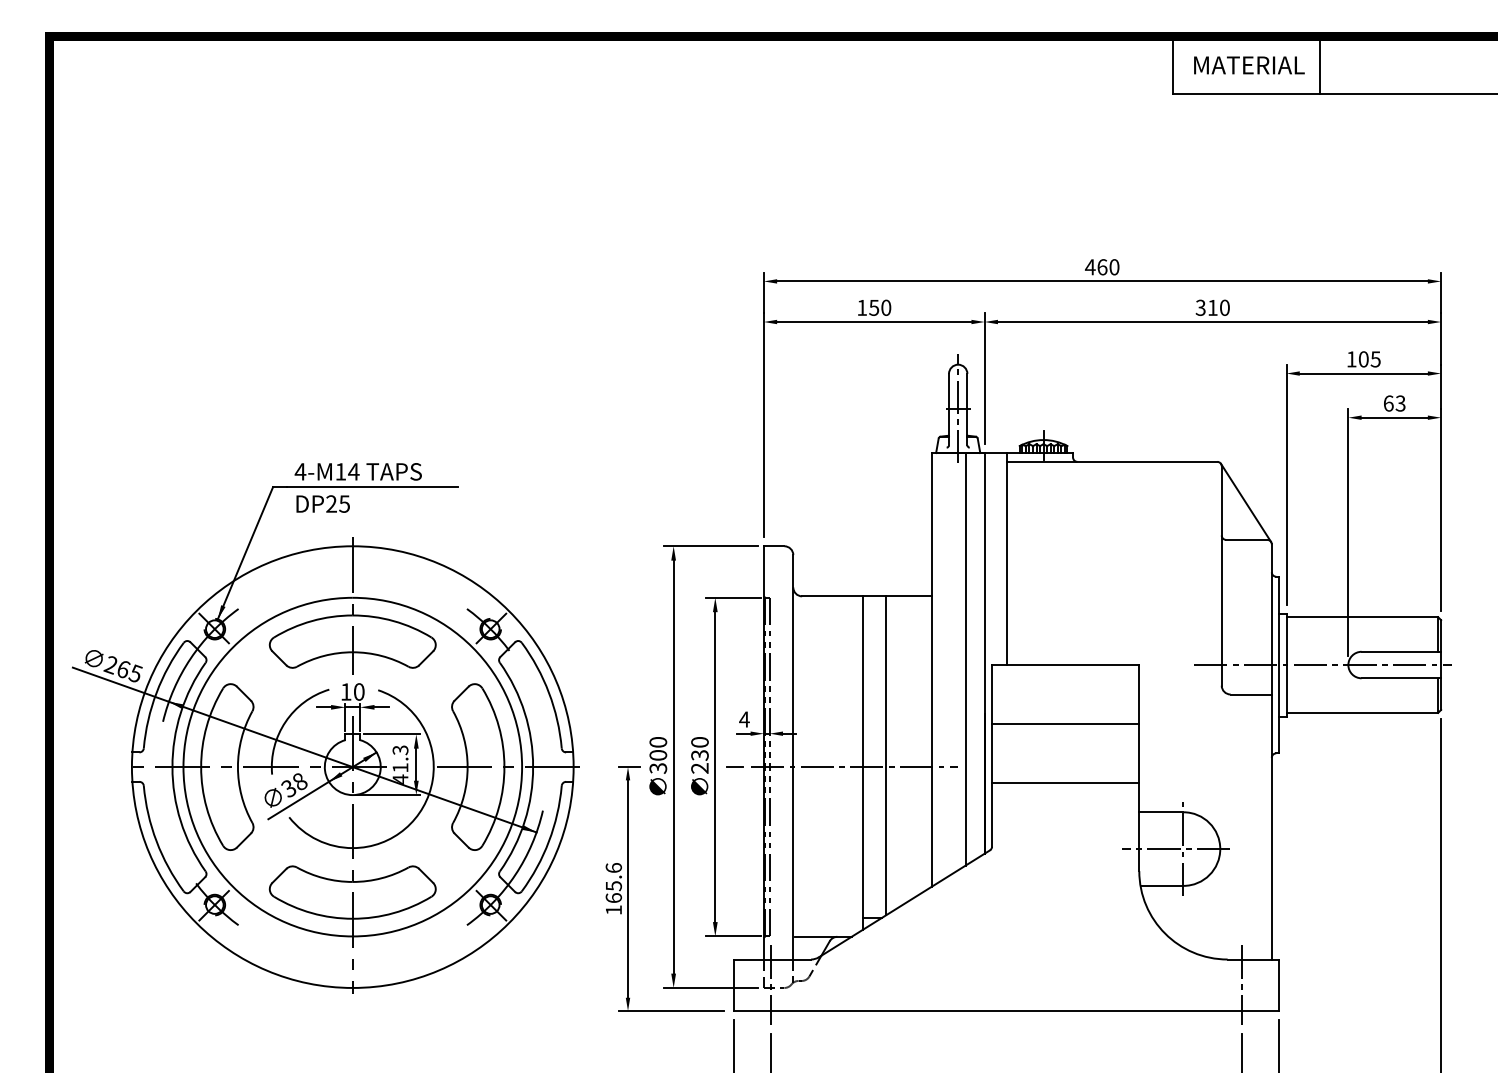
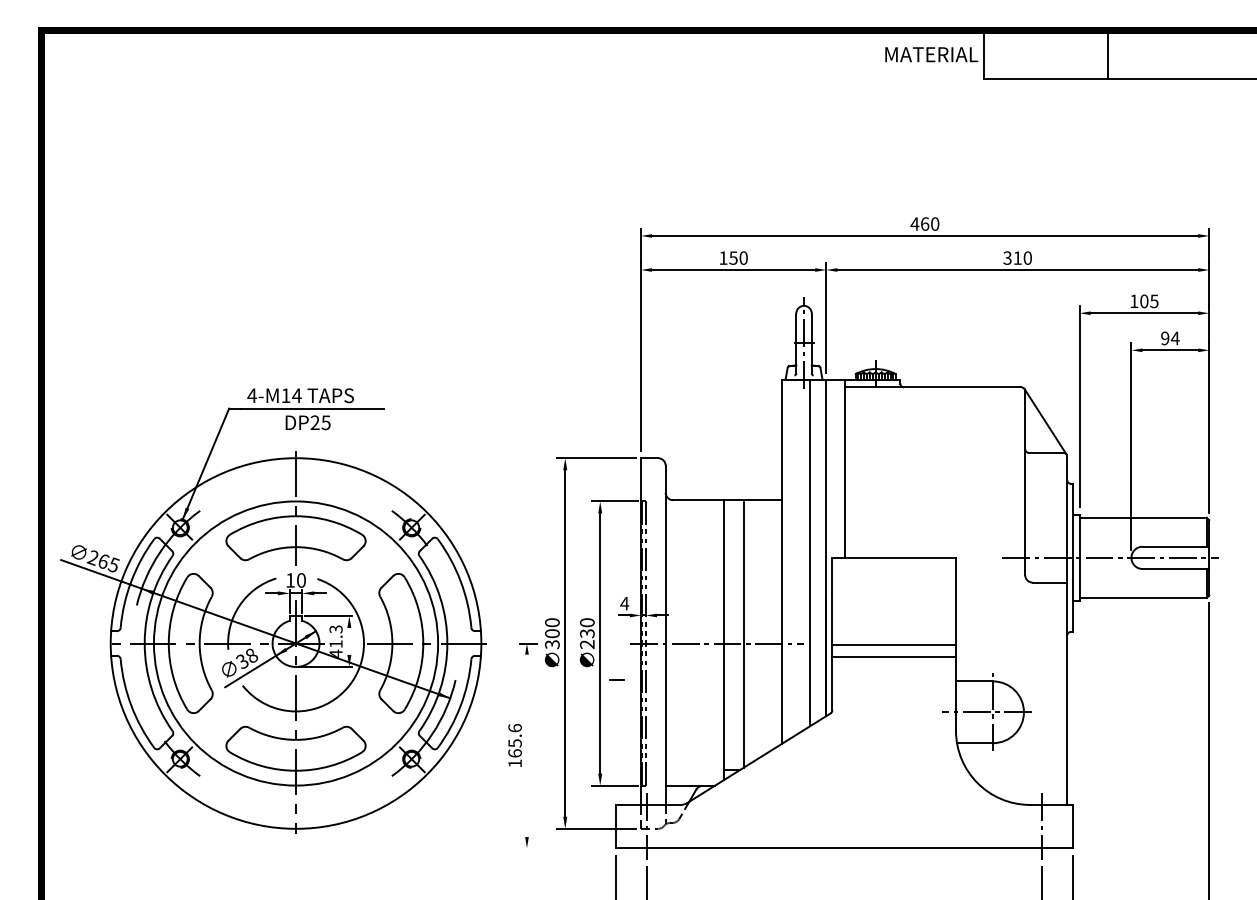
text: (1249, 65) -> (931, 54), moved
text: (1394, 403) -> (1170, 338), 63 -> 94
text: (322, 503) -> (307, 422), moved
line: (1065, 723) -> (894, 644), moved
line: (416, 764) -> (349, 641), removed
line: (734, 766) -> (616, 679), moved
line: (628, 888) -> (527, 745), removed
line: (671, 1011) -> (563, 848), removed

